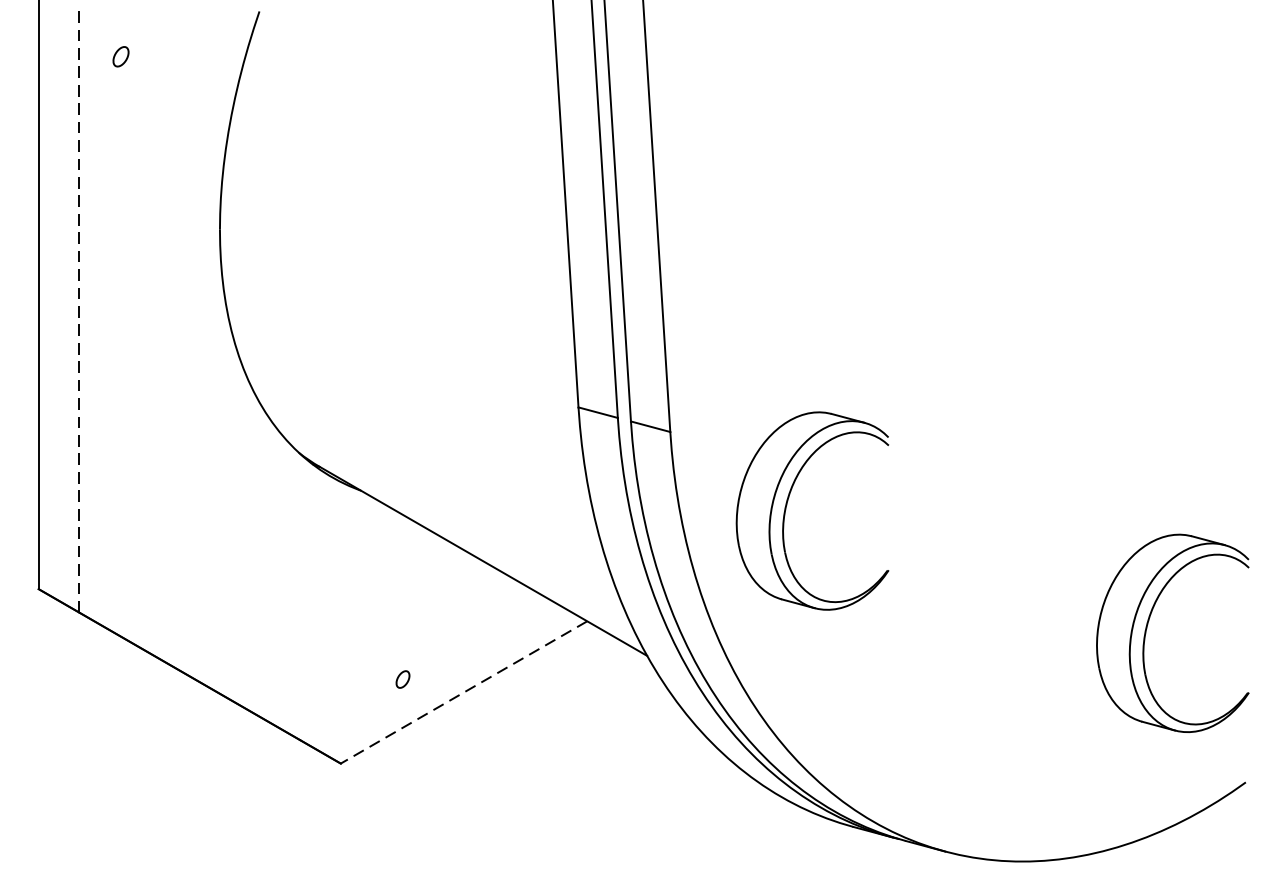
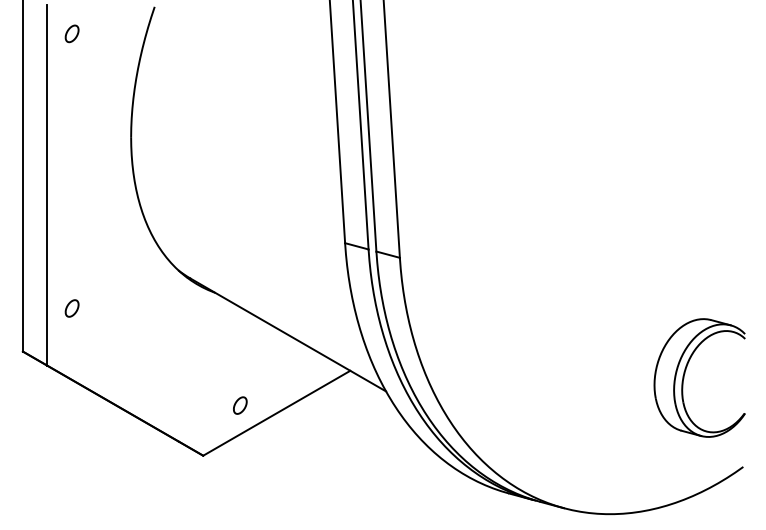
part: (120, 56) -> (71, 33), size x1.43
line: (79, 310) -> (47, 185), dashed -> solid
part: (788, 503) -> (470, 300), removed
part: (120, 516) -> (71, 308), added
part: (403, 679) -> (240, 405), size x1.67
line: (463, 692) -> (276, 413), dashed -> solid

